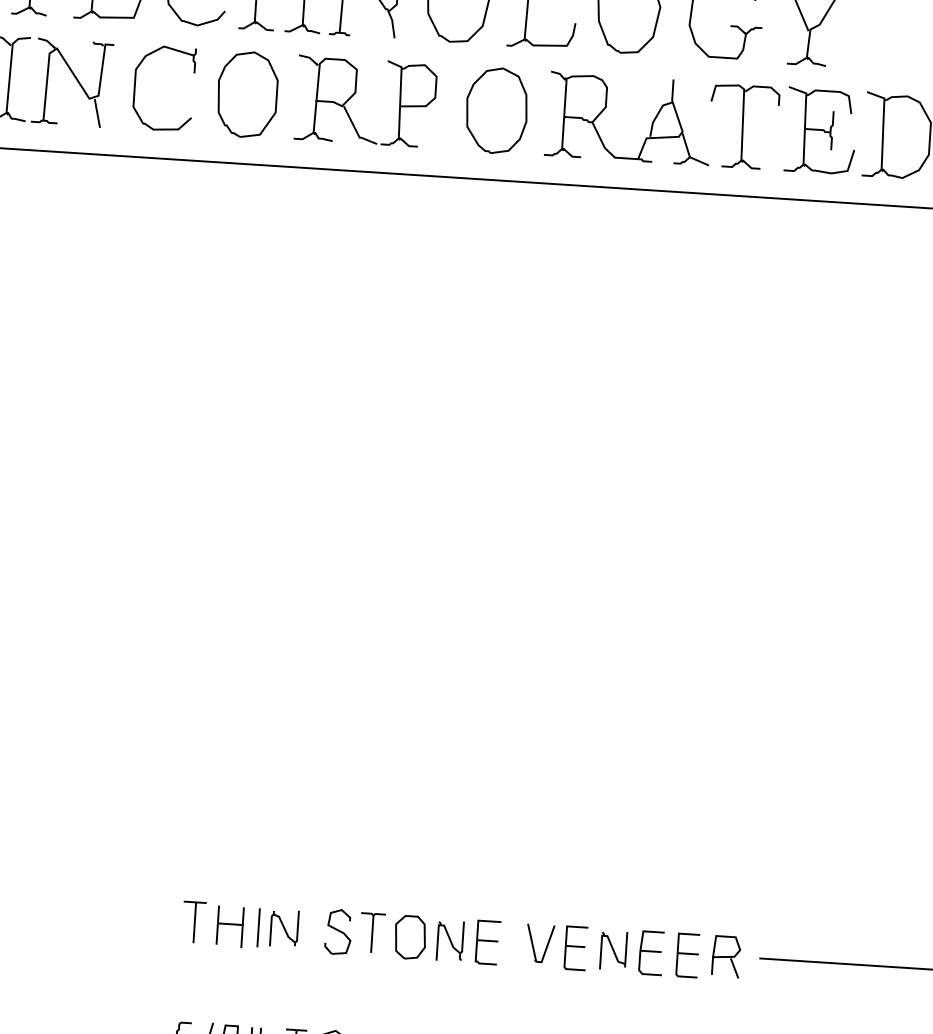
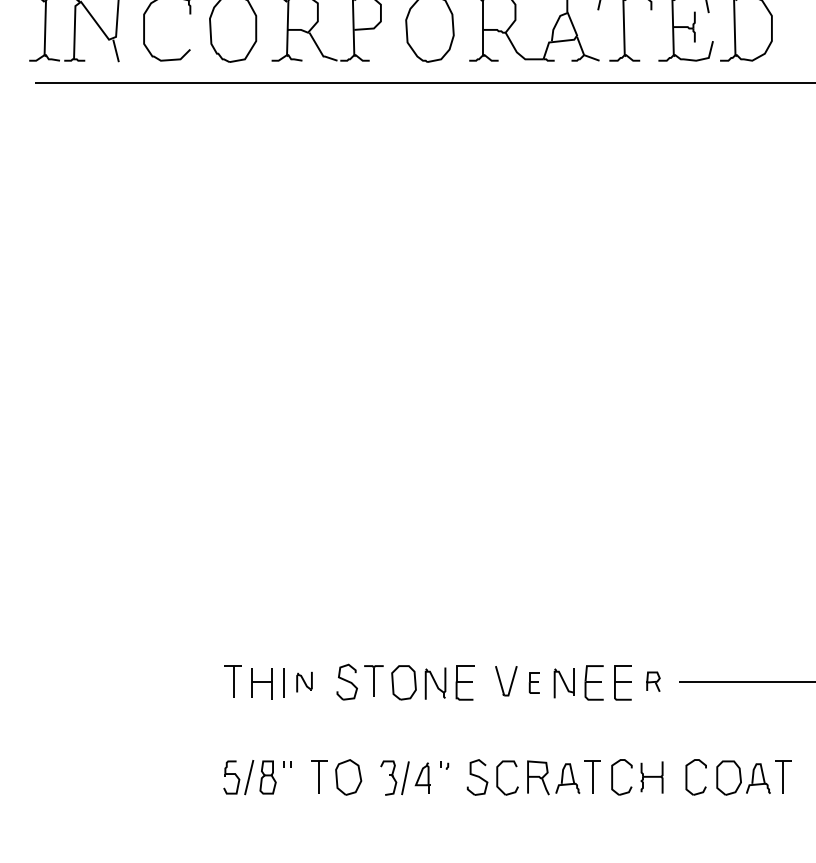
part: (284, 927) -> (304, 681), size x0.7
part: (575, 947) -> (534, 682), size x0.6
part: (726, 956) -> (653, 681), size x0.6

